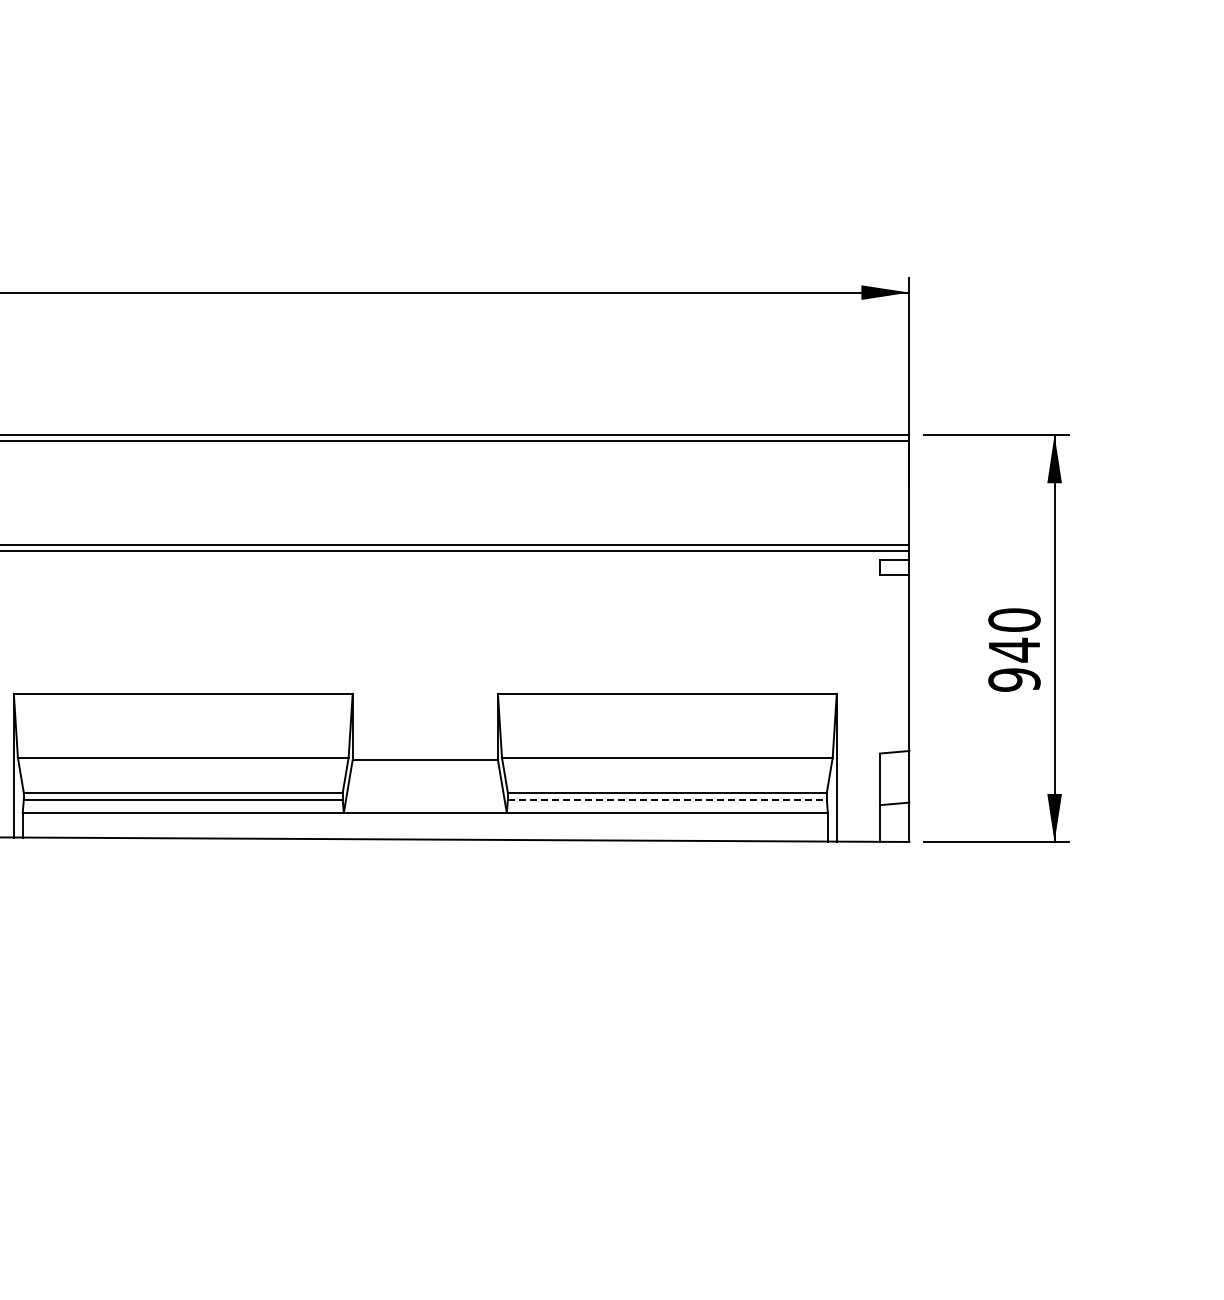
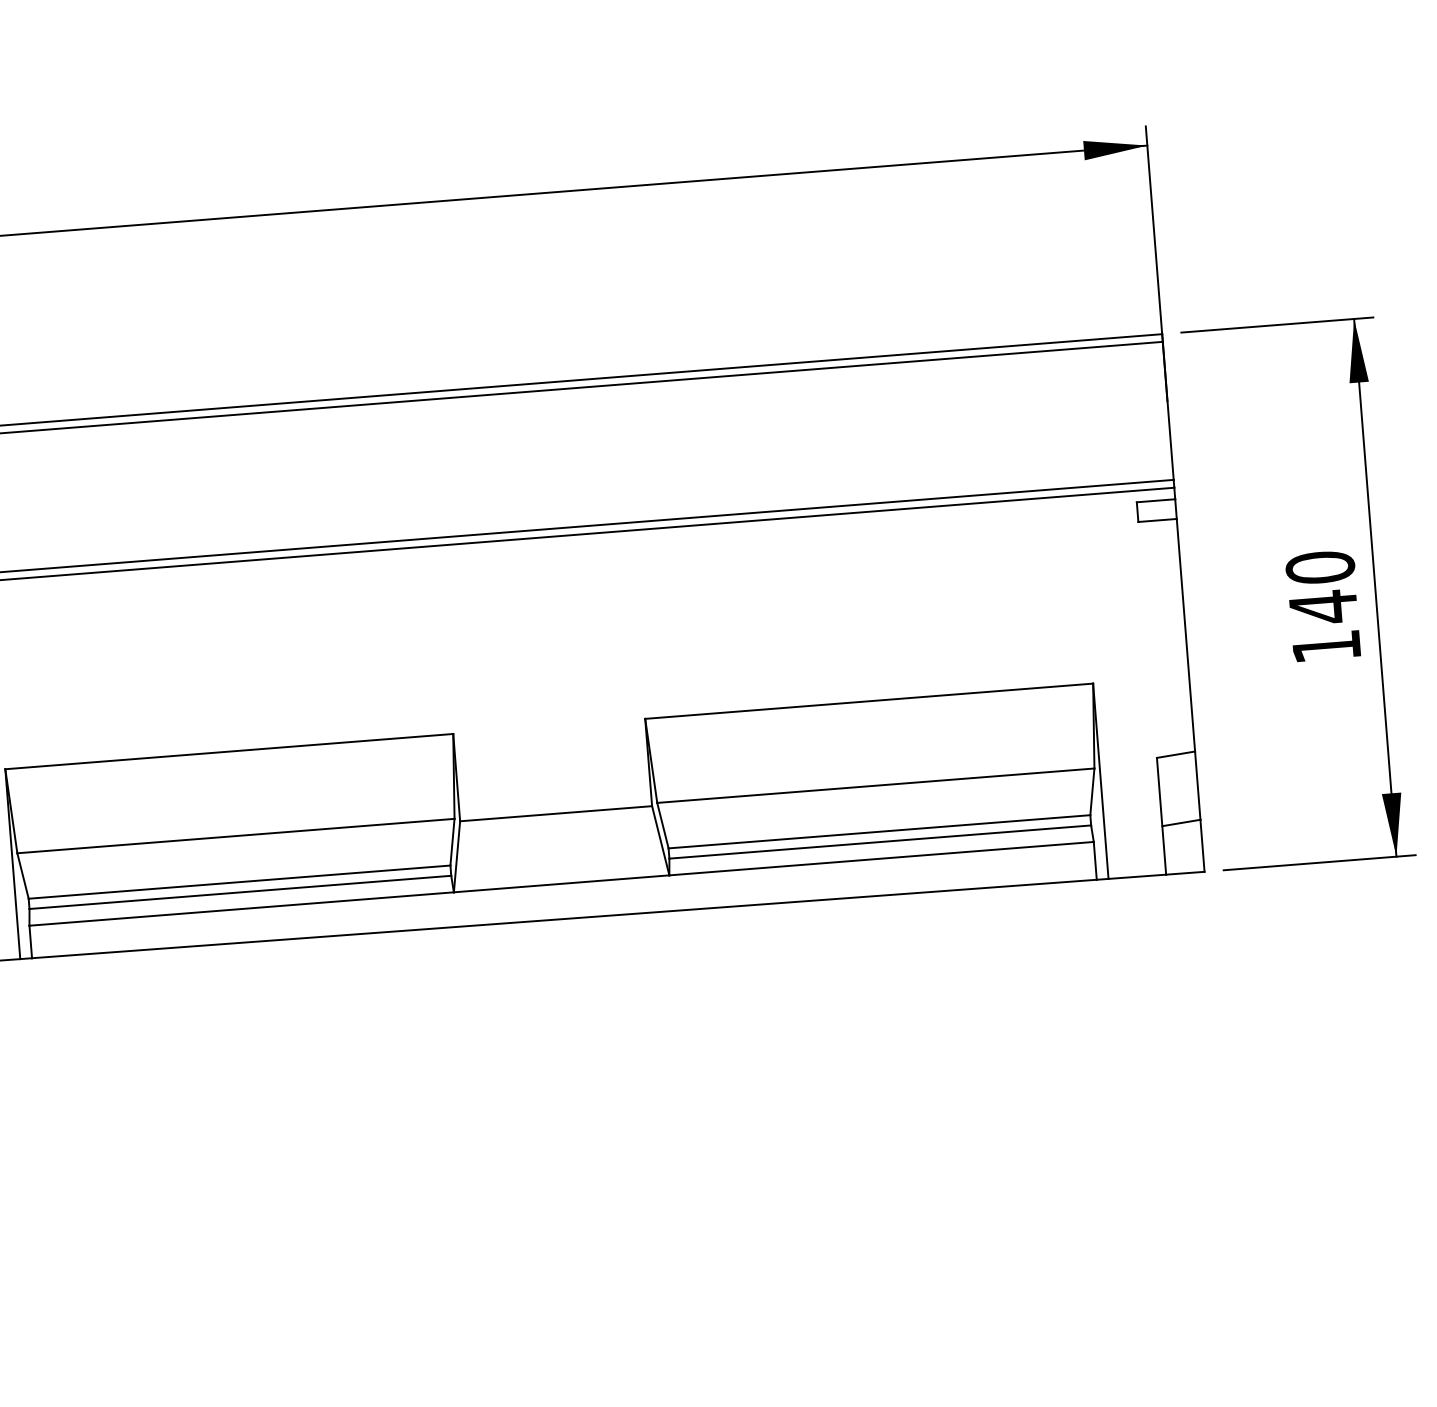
text: (1014, 679) -> (1326, 646), 940 -> 140
line: (667, 800) -> (880, 842), dashed -> solid

